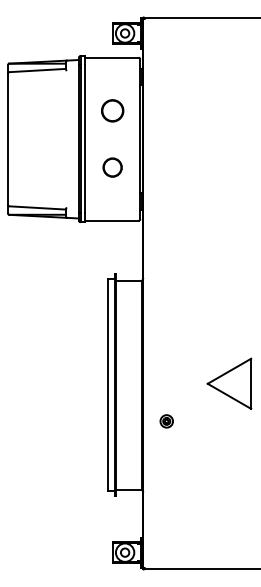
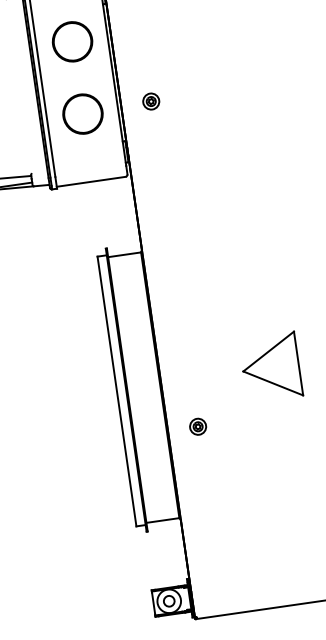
part: (112, 110) -> (72, 41), size x1.43
part: (166, 165) -> (150, 101), added
circle: (112, 167) -> (82, 113), size x1.67

